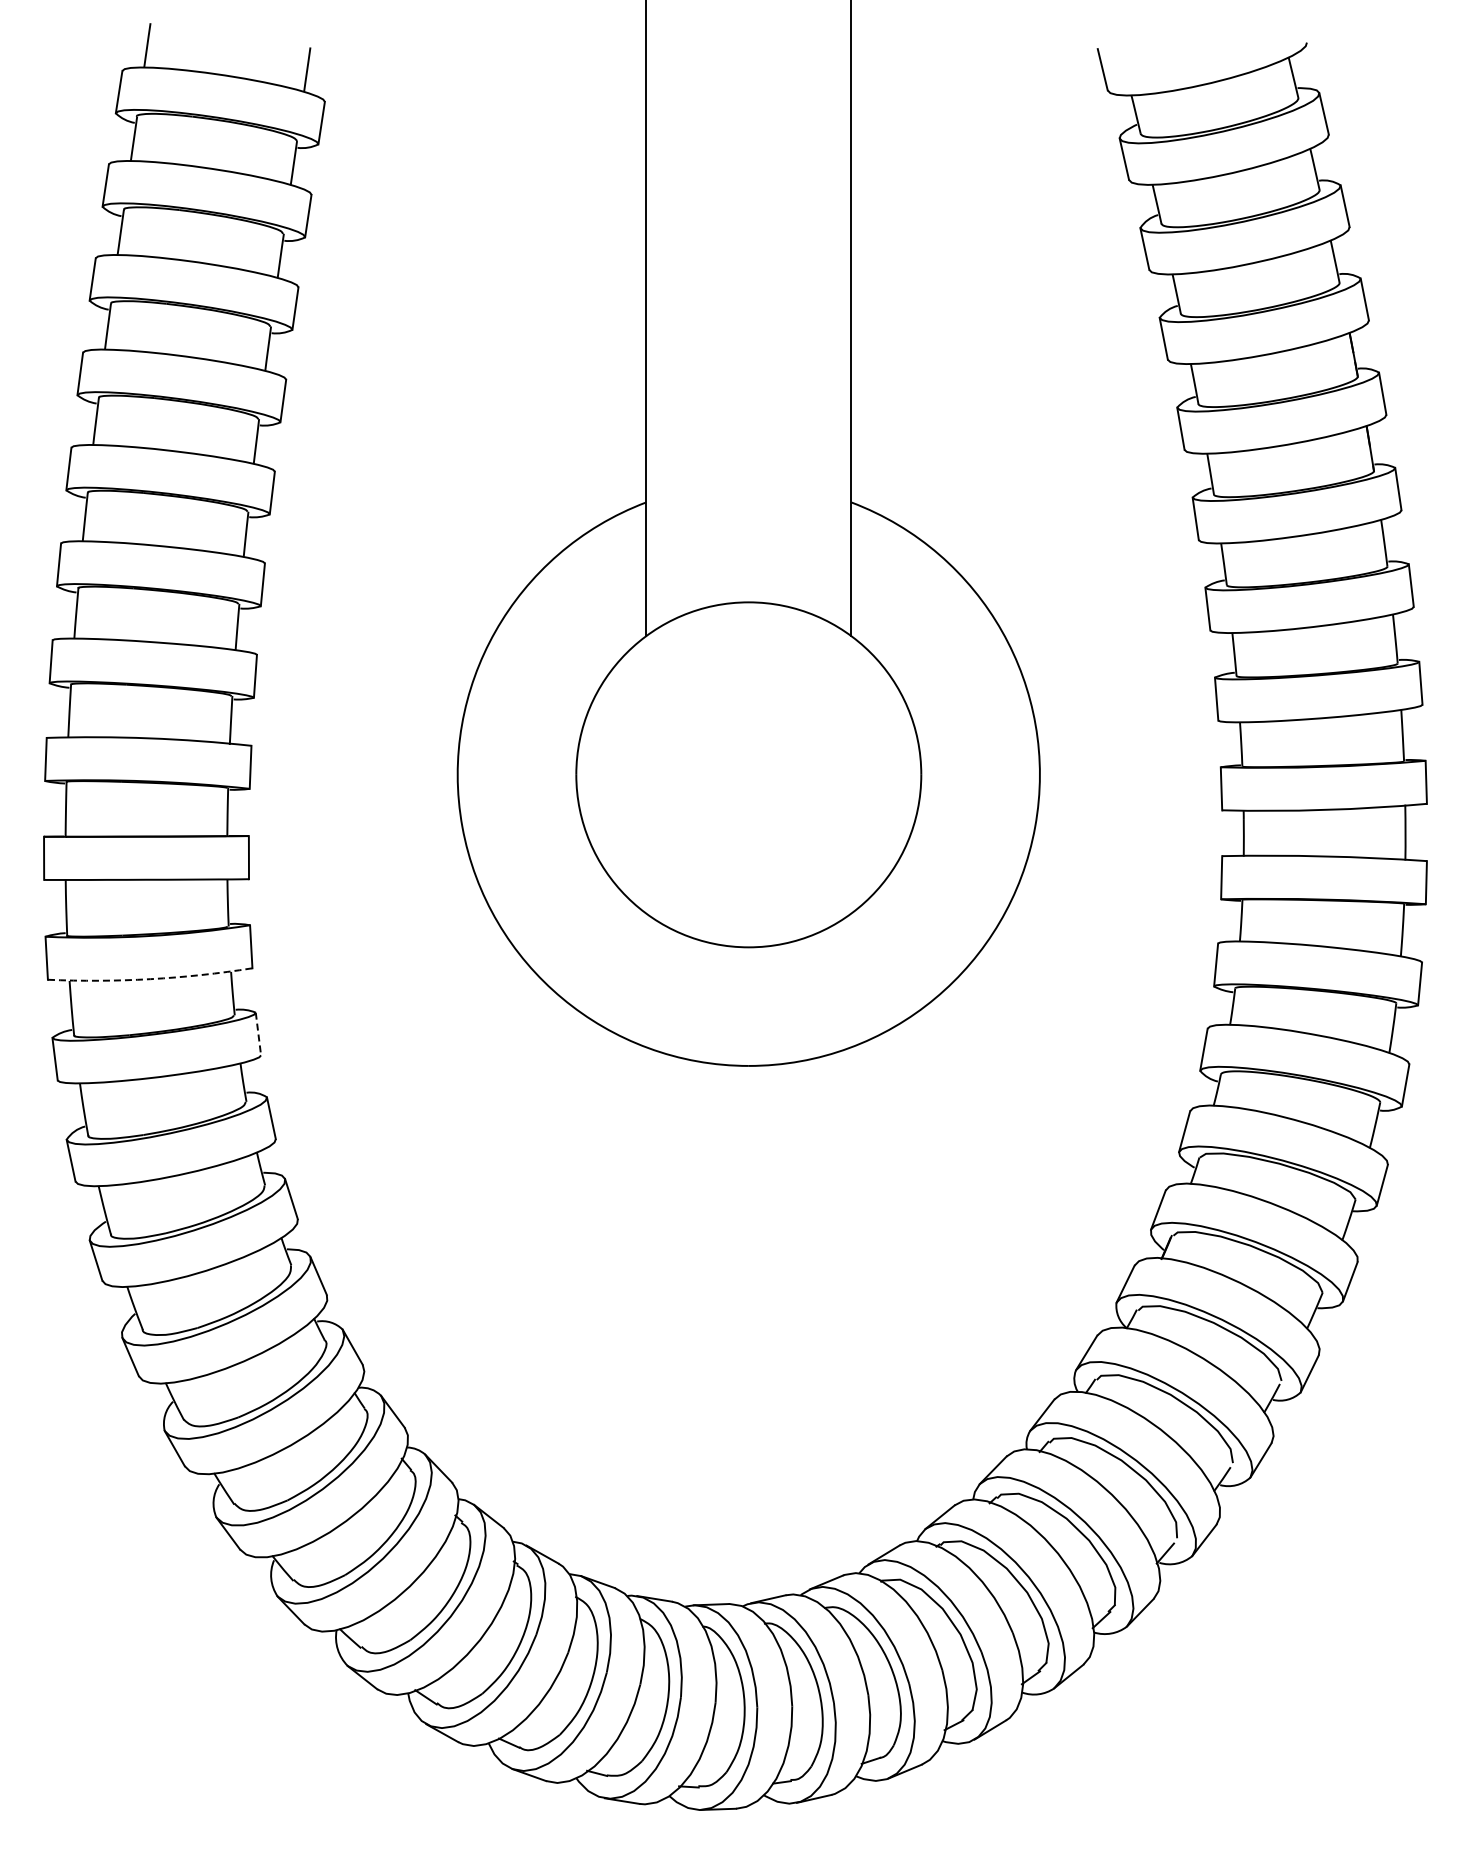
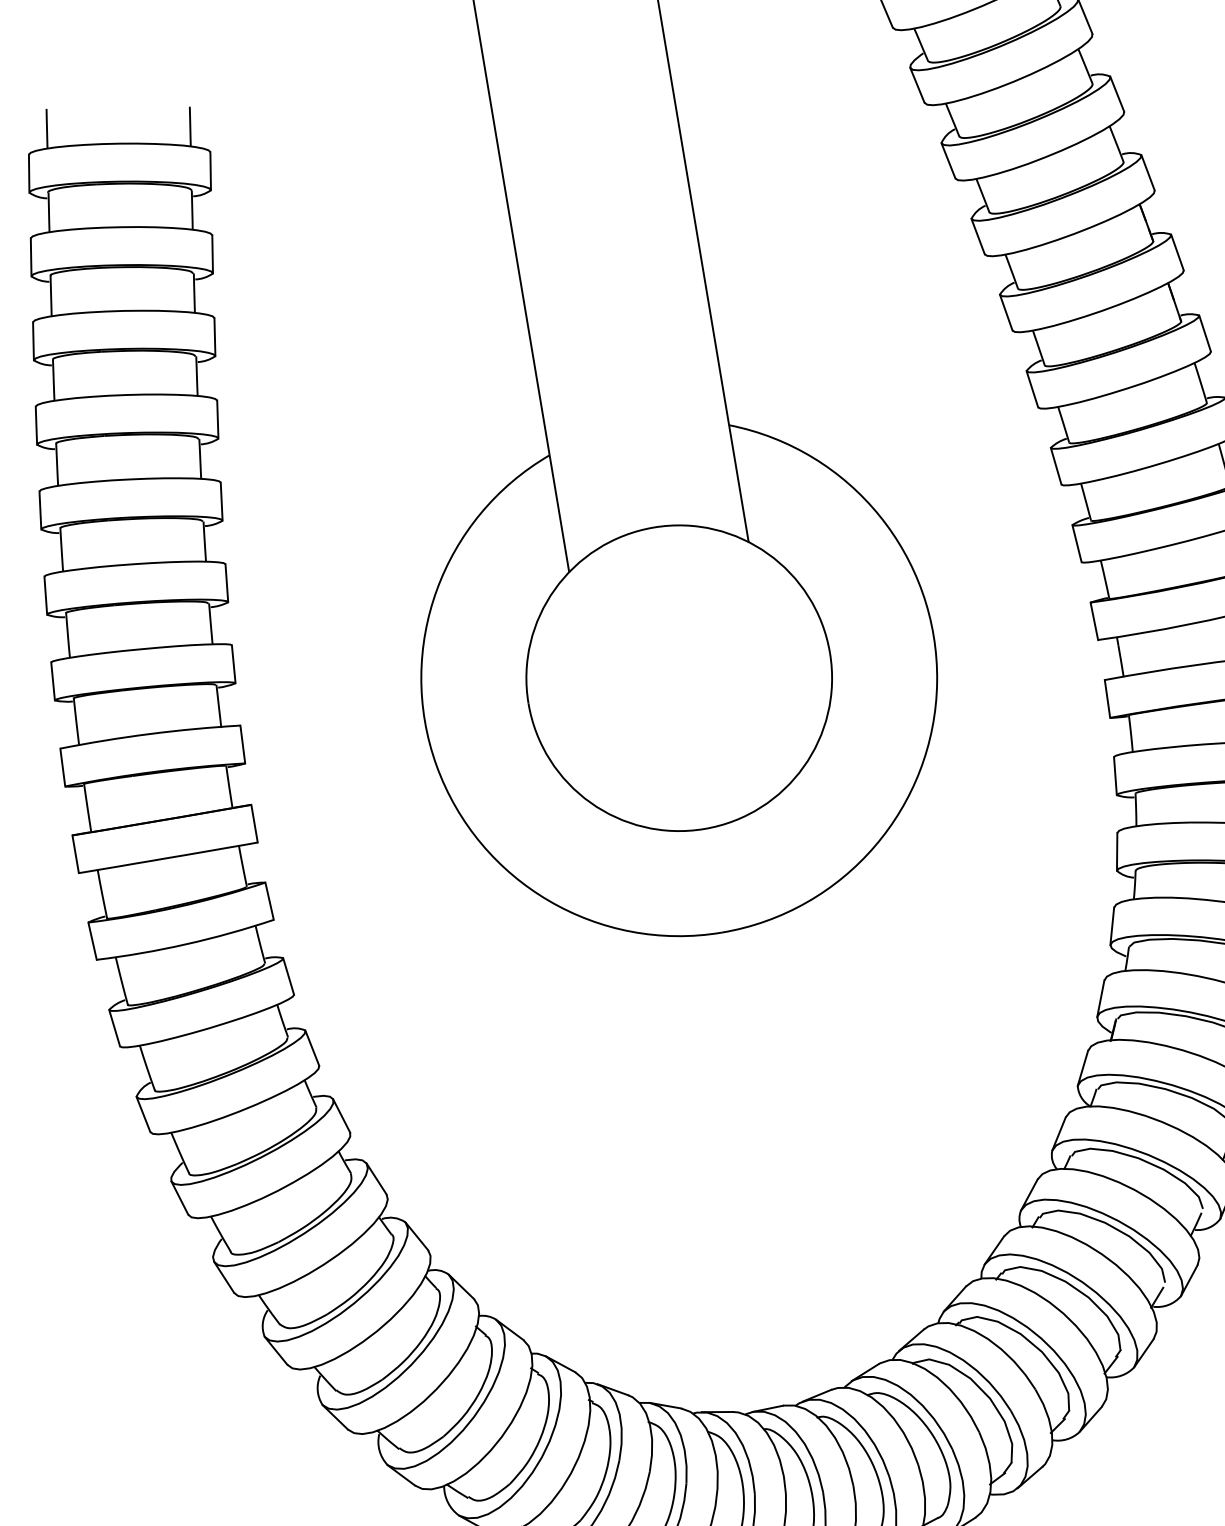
arc: (150, 979) -> (186, 944), dashed -> solid
line: (258, 1034) -> (288, 976), dashed -> solid

